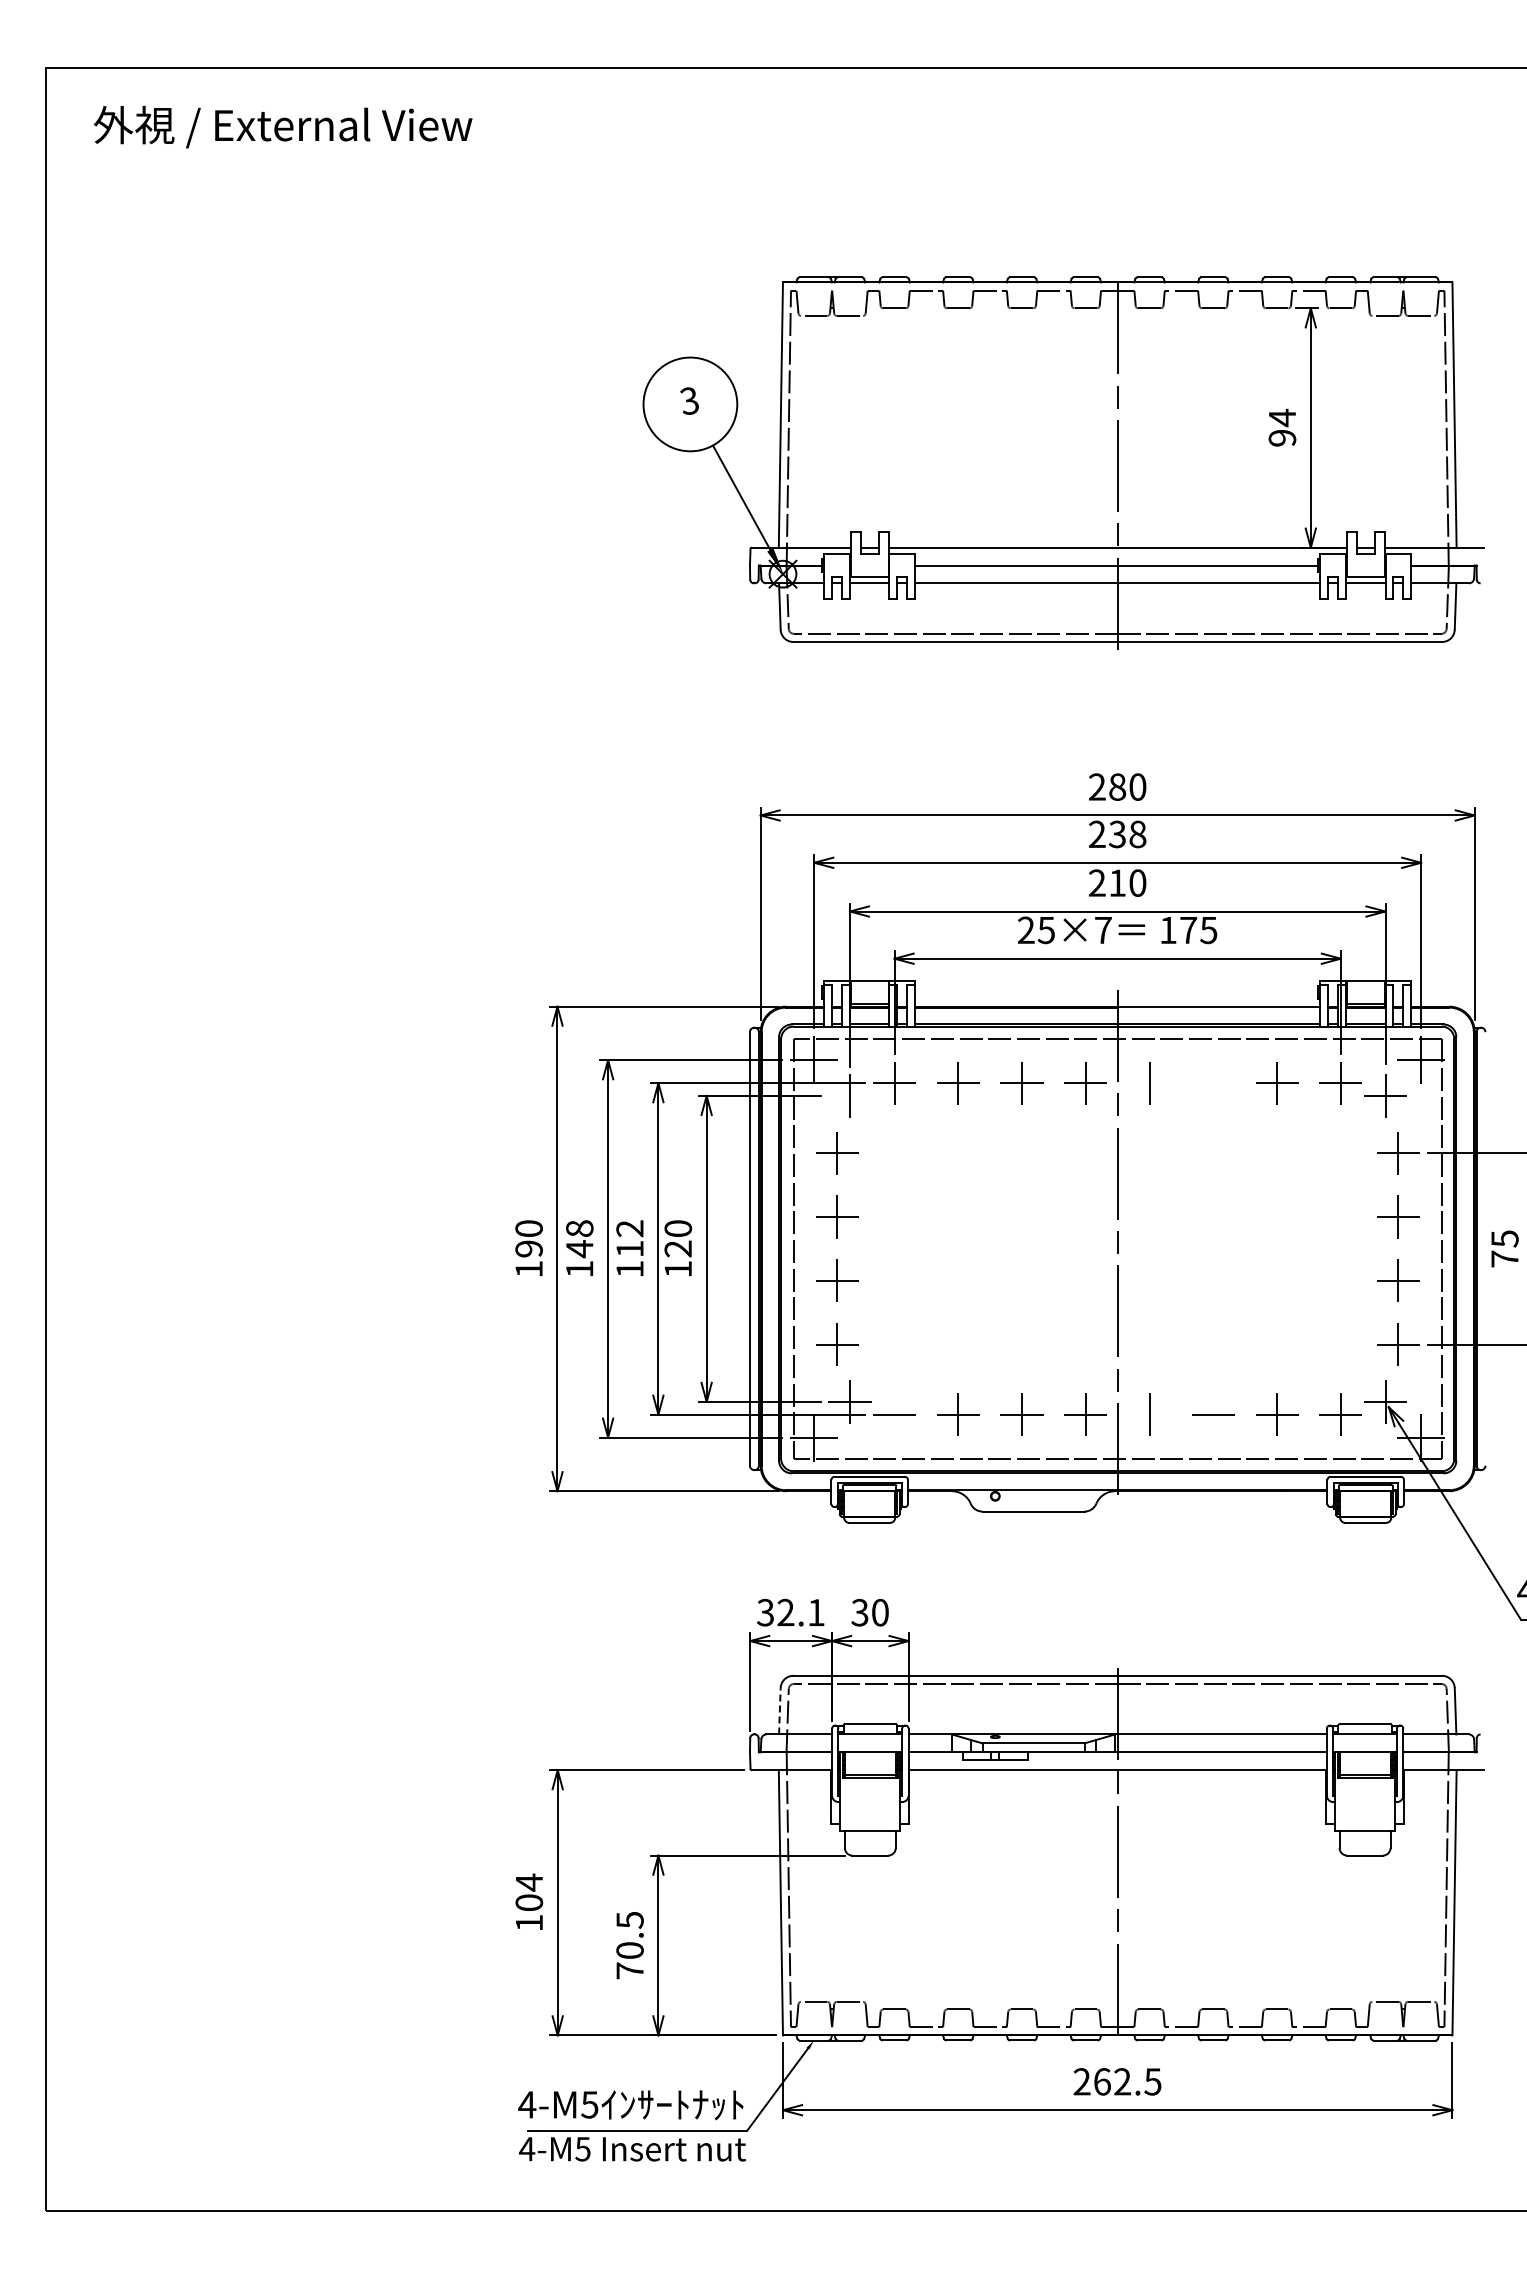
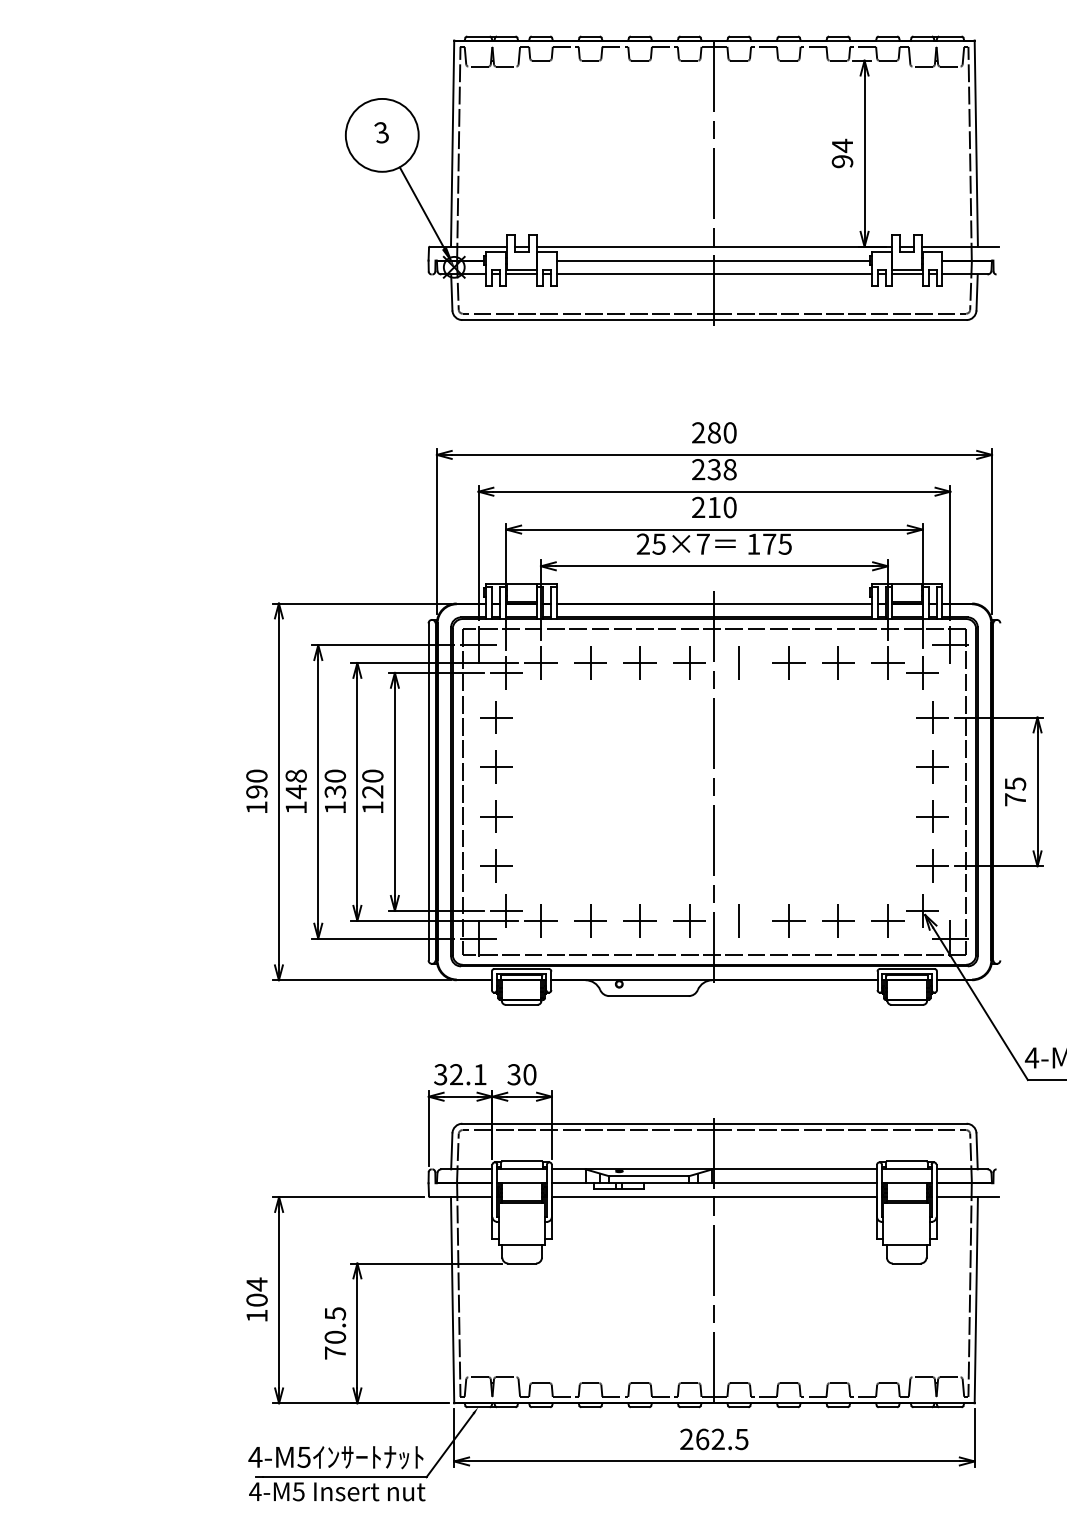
part: (1213, 1083) -> (788, 663), added
line: (849, 1095) -> (505, 672), added
text: (629, 1238) -> (334, 783), 112 -> 130
line: (894, 1414) -> (540, 920), added
line: (1213, 1414) -> (788, 920), added
line: (779, 1710) -> (451, 1150), dashed -> solid

